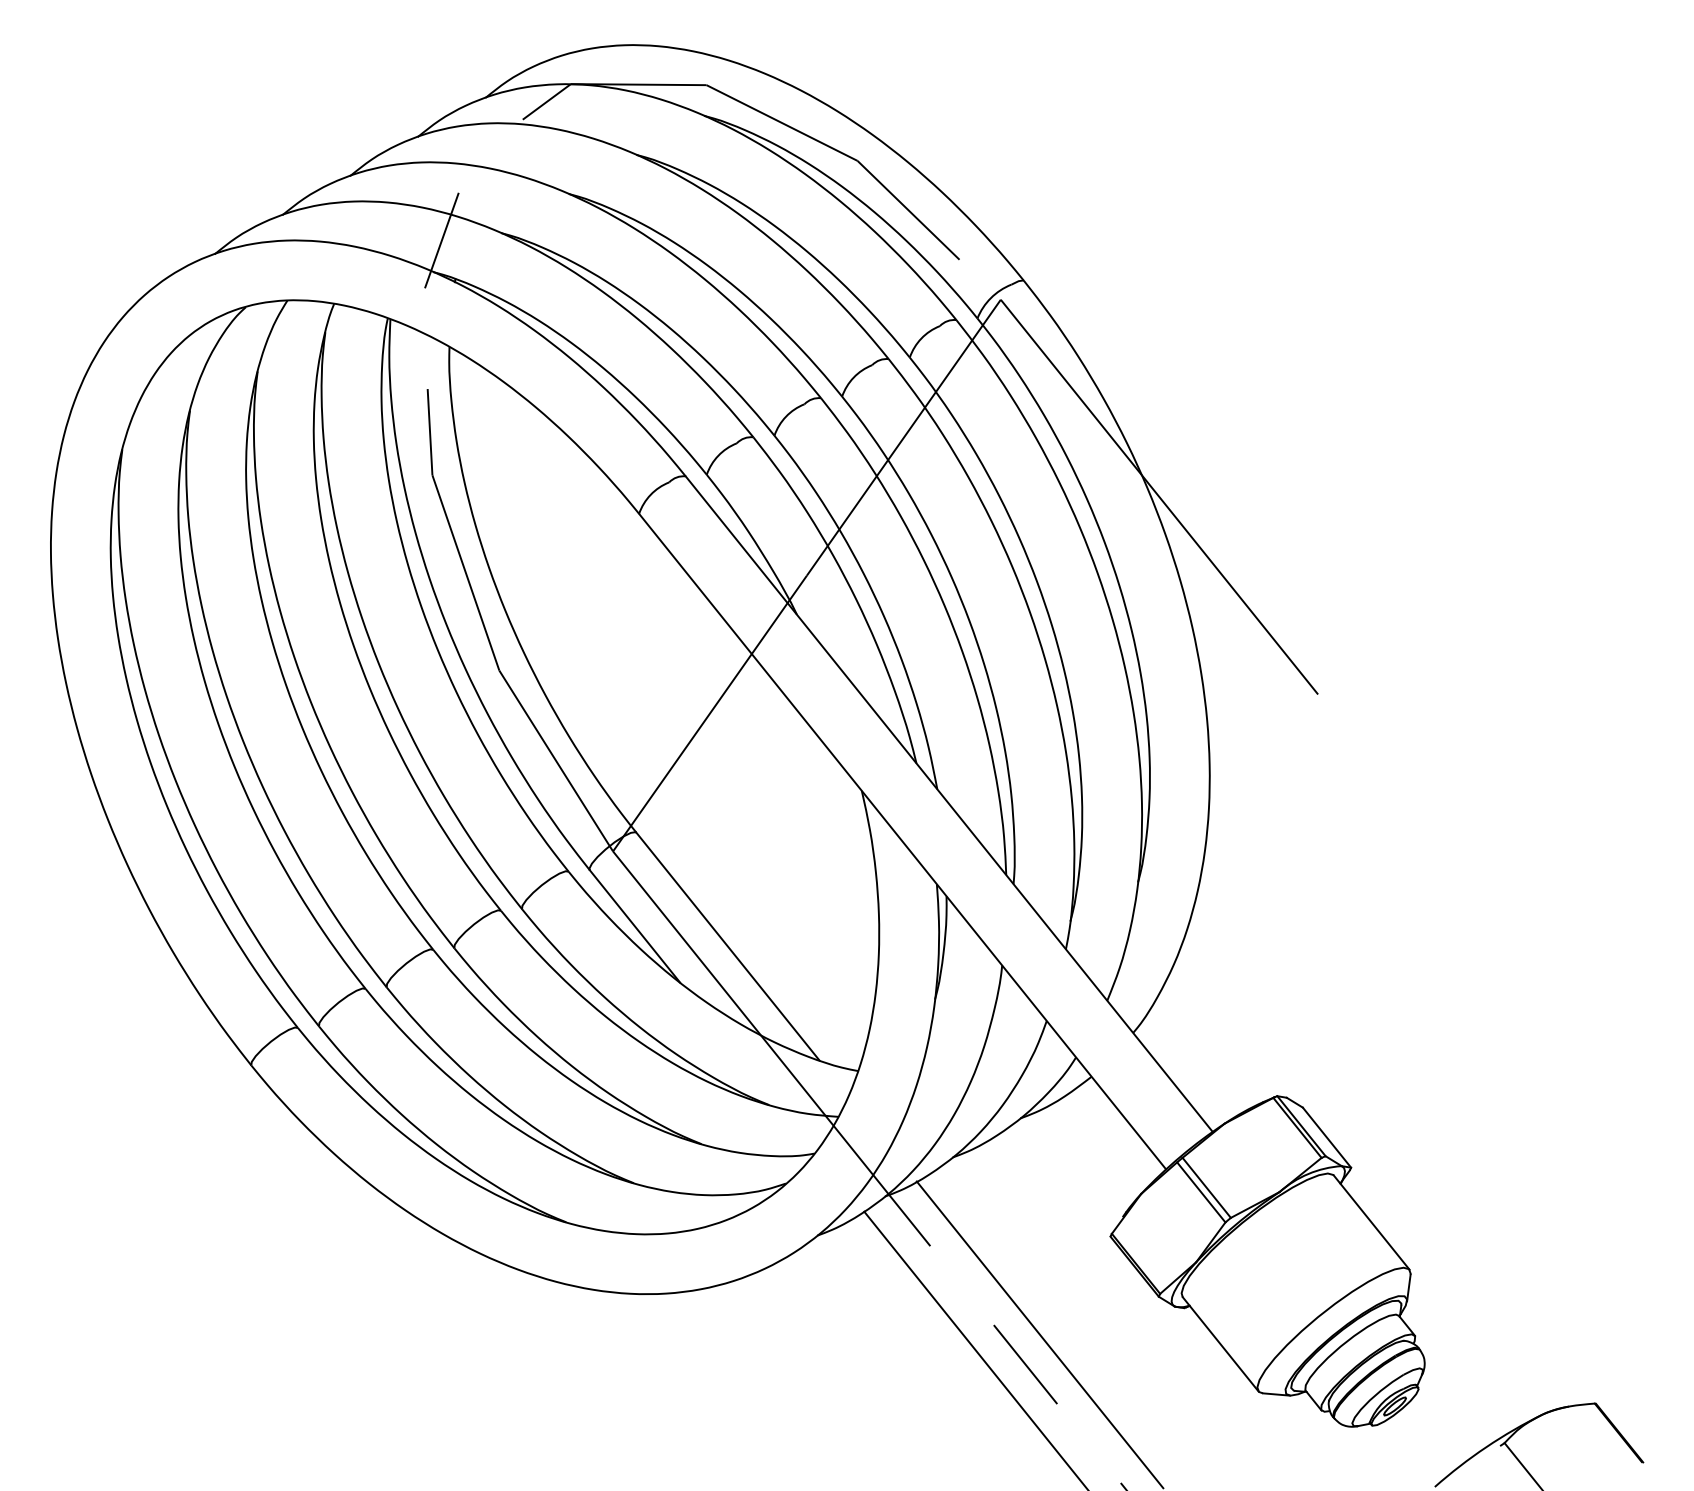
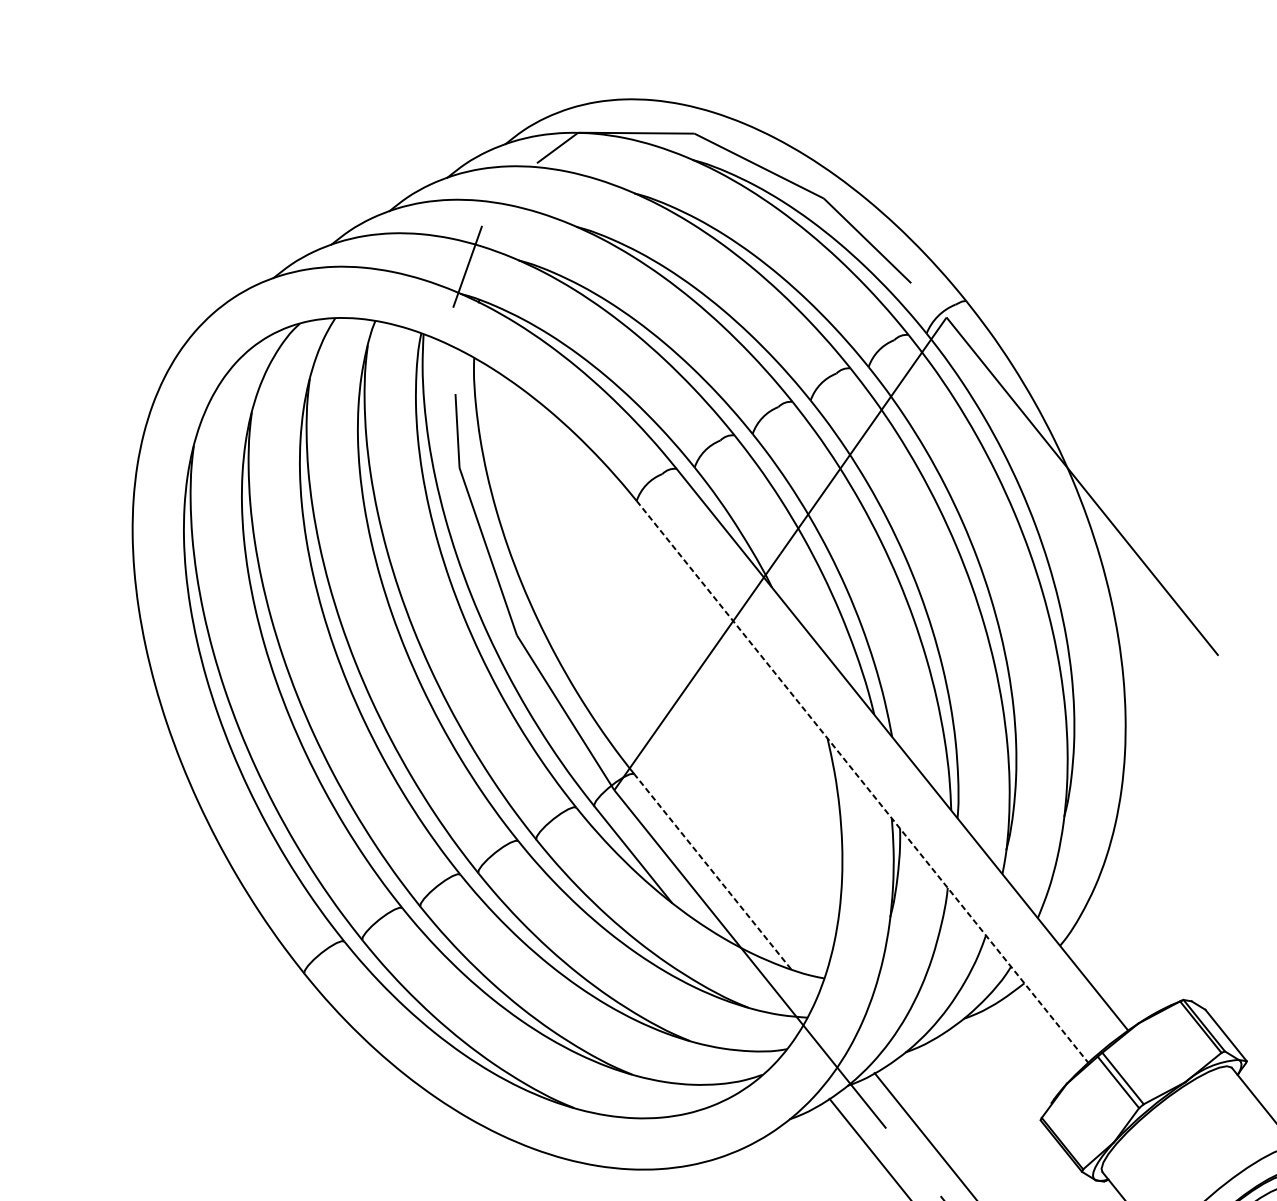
line: (902, 841) -> (862, 781), solid -> dashed
line: (727, 946) -> (712, 871), solid -> dashed

